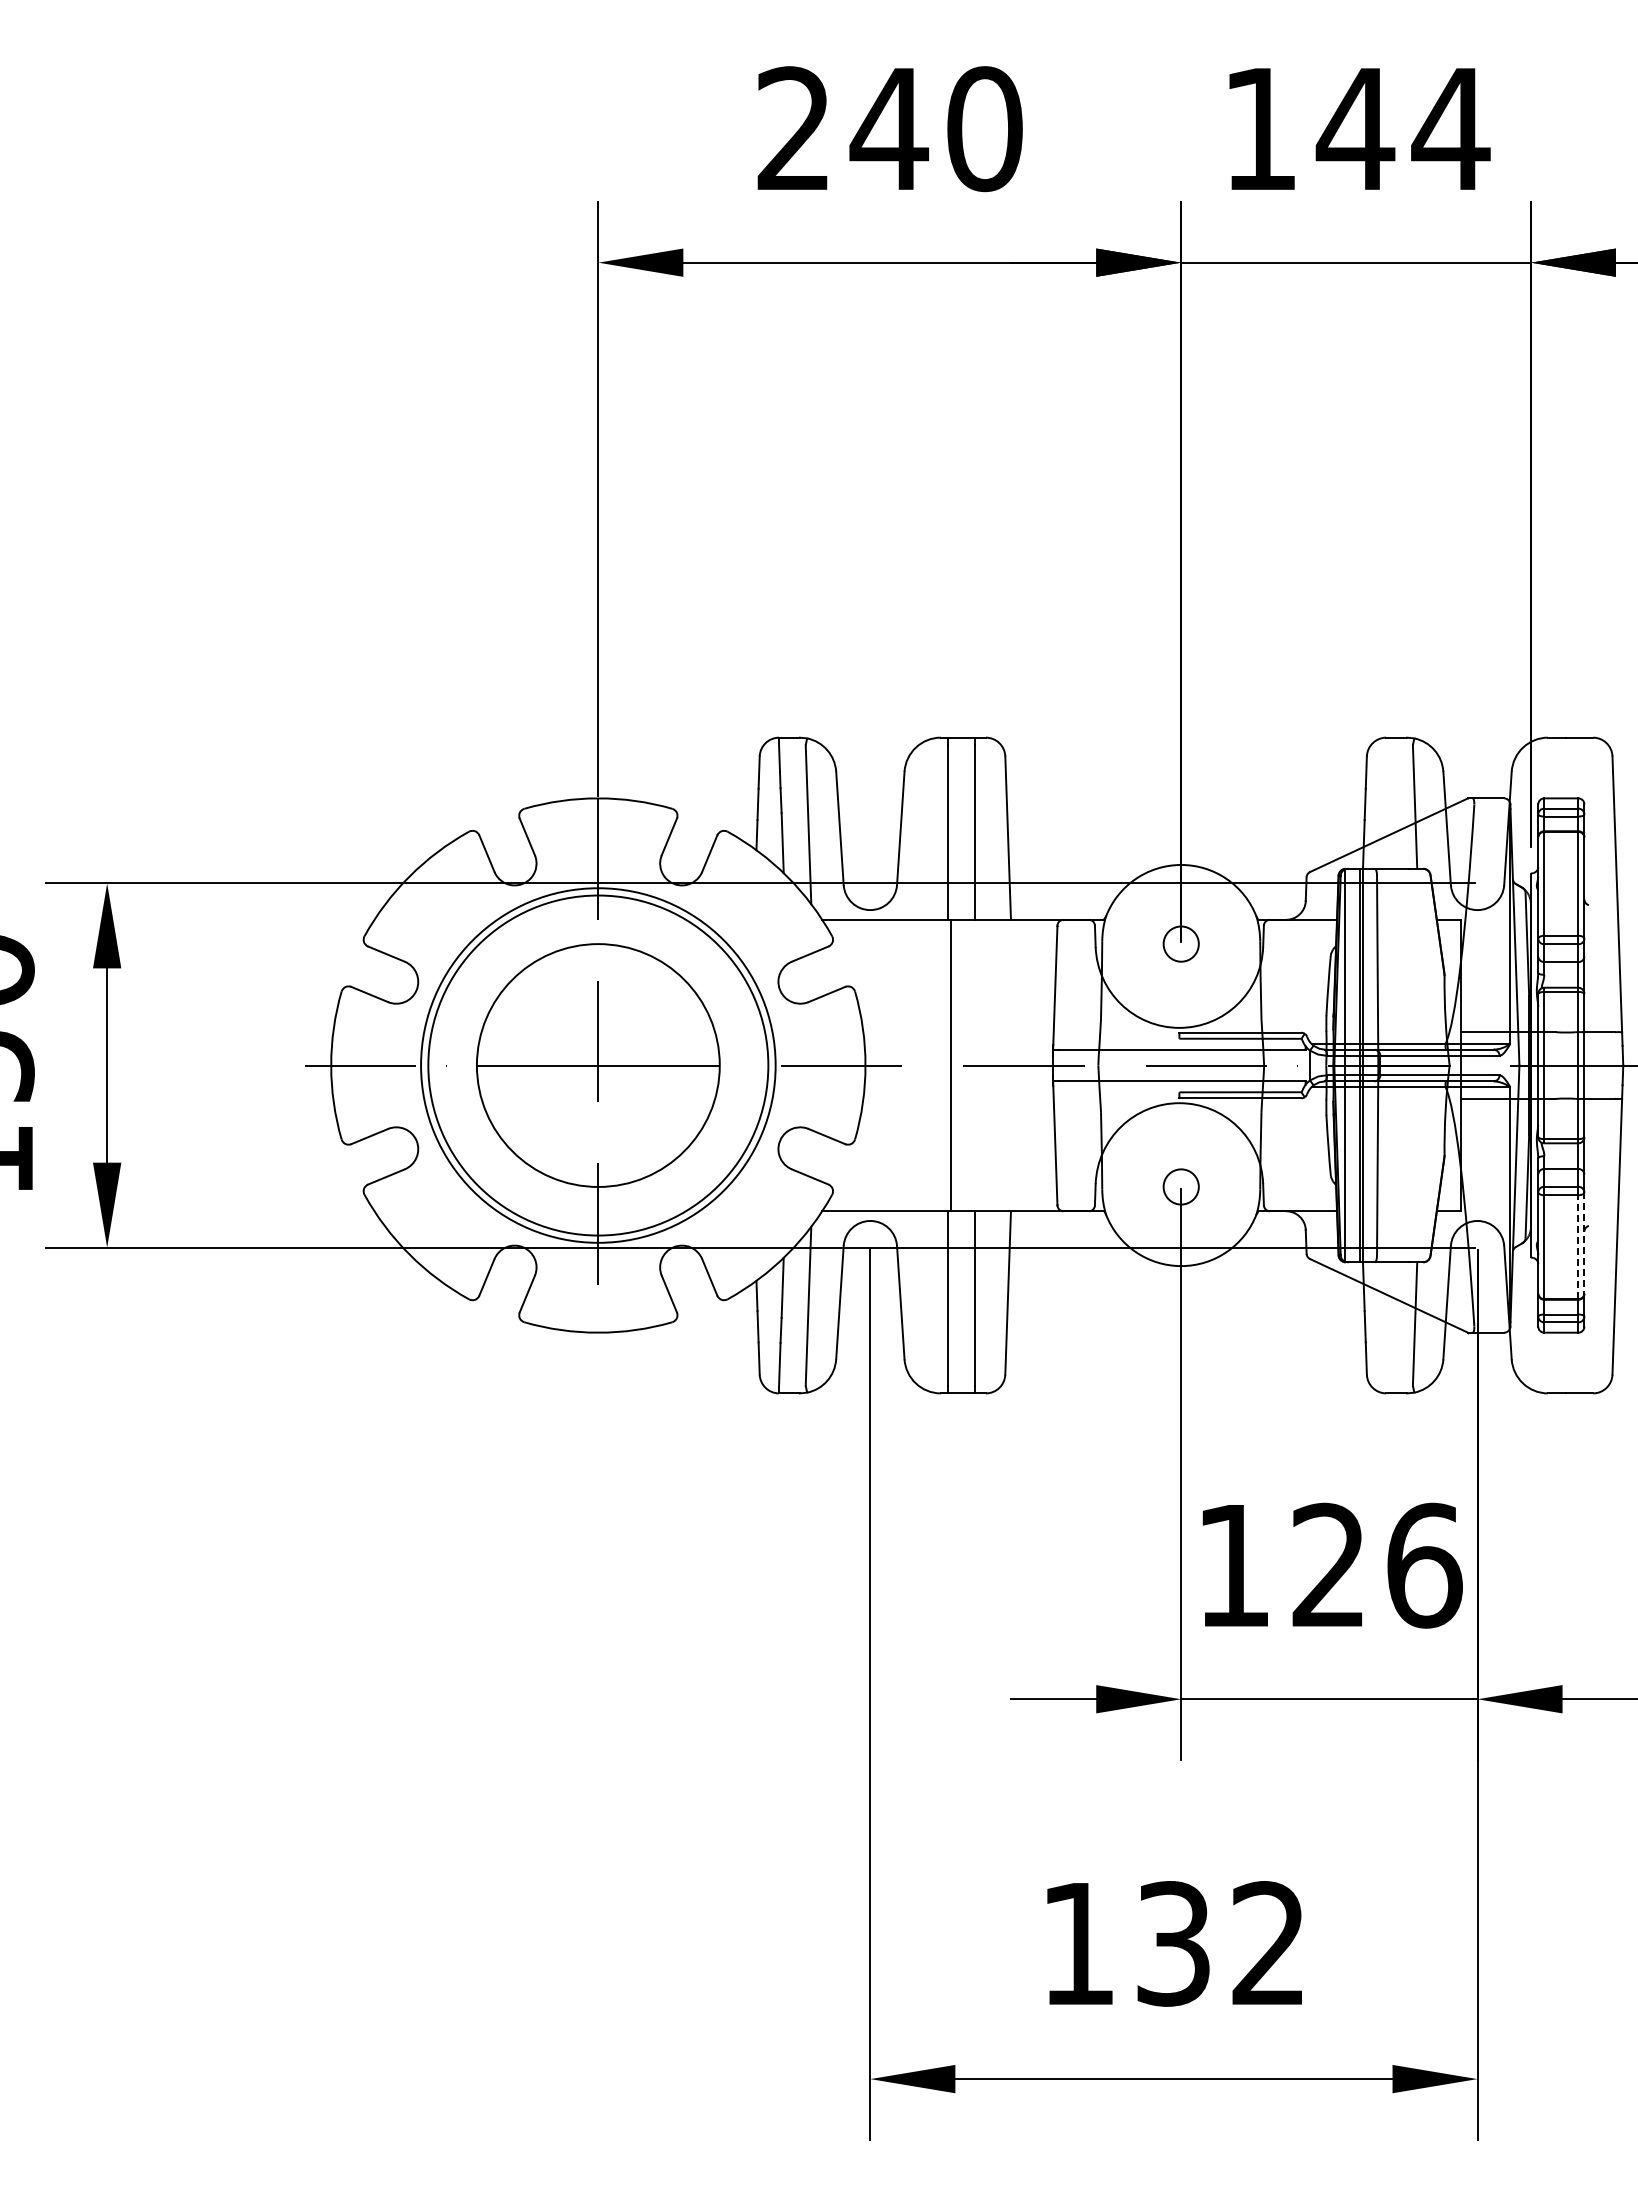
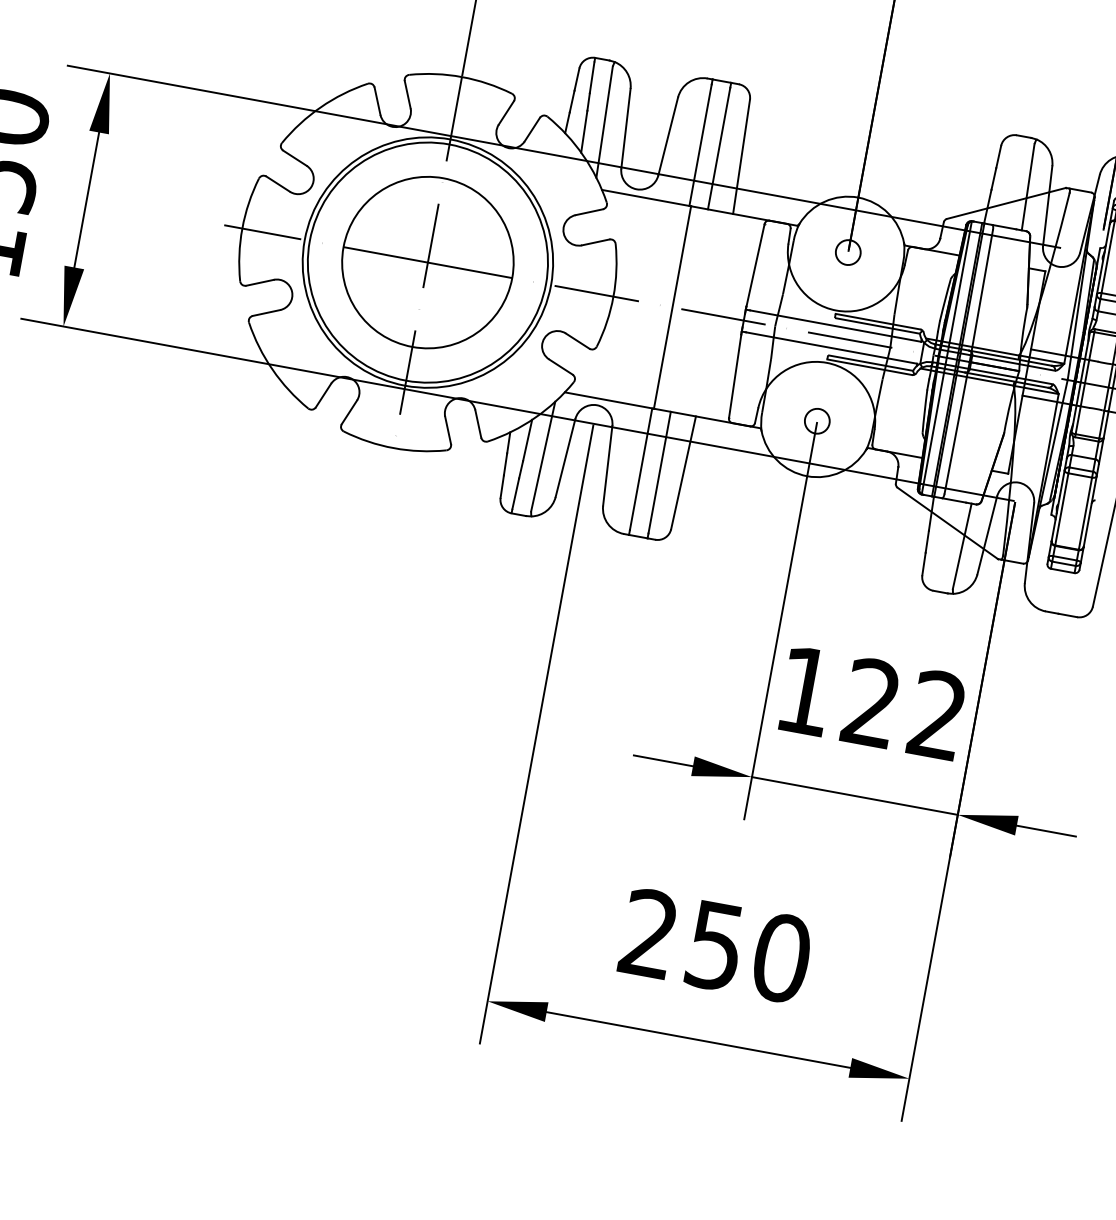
line: (1584, 1243) -> (1090, 511), dashed -> solid
line: (1578, 1247) -> (1085, 513), dashed -> solid
text: (1424, 1565) -> (938, 715), 126 -> 122
text: (1174, 1943) -> (716, 945), 132 -> 250

